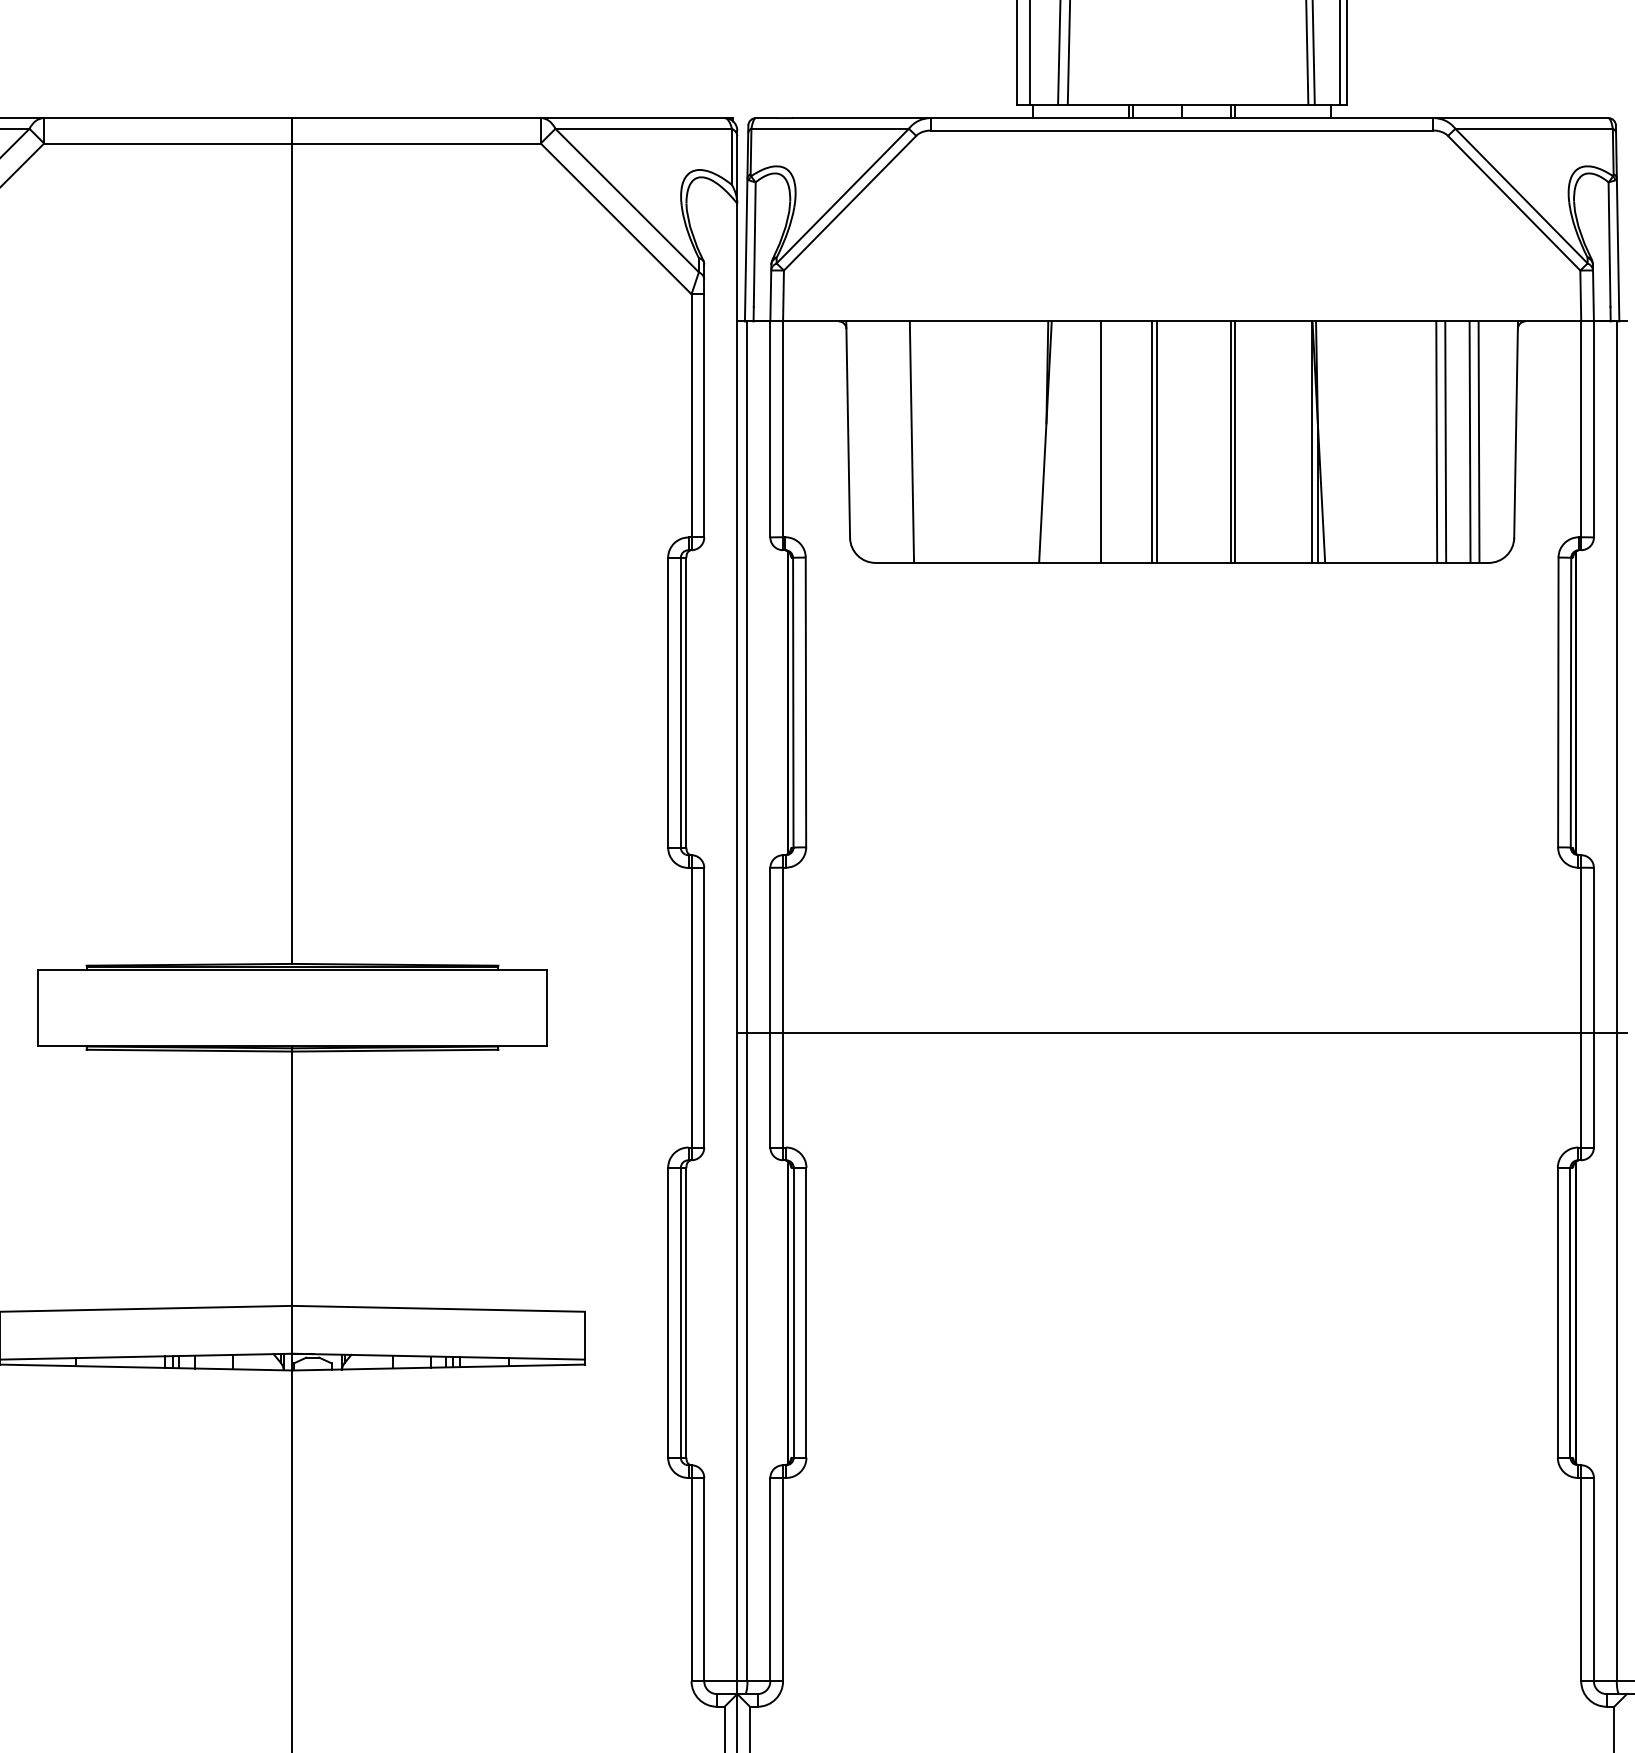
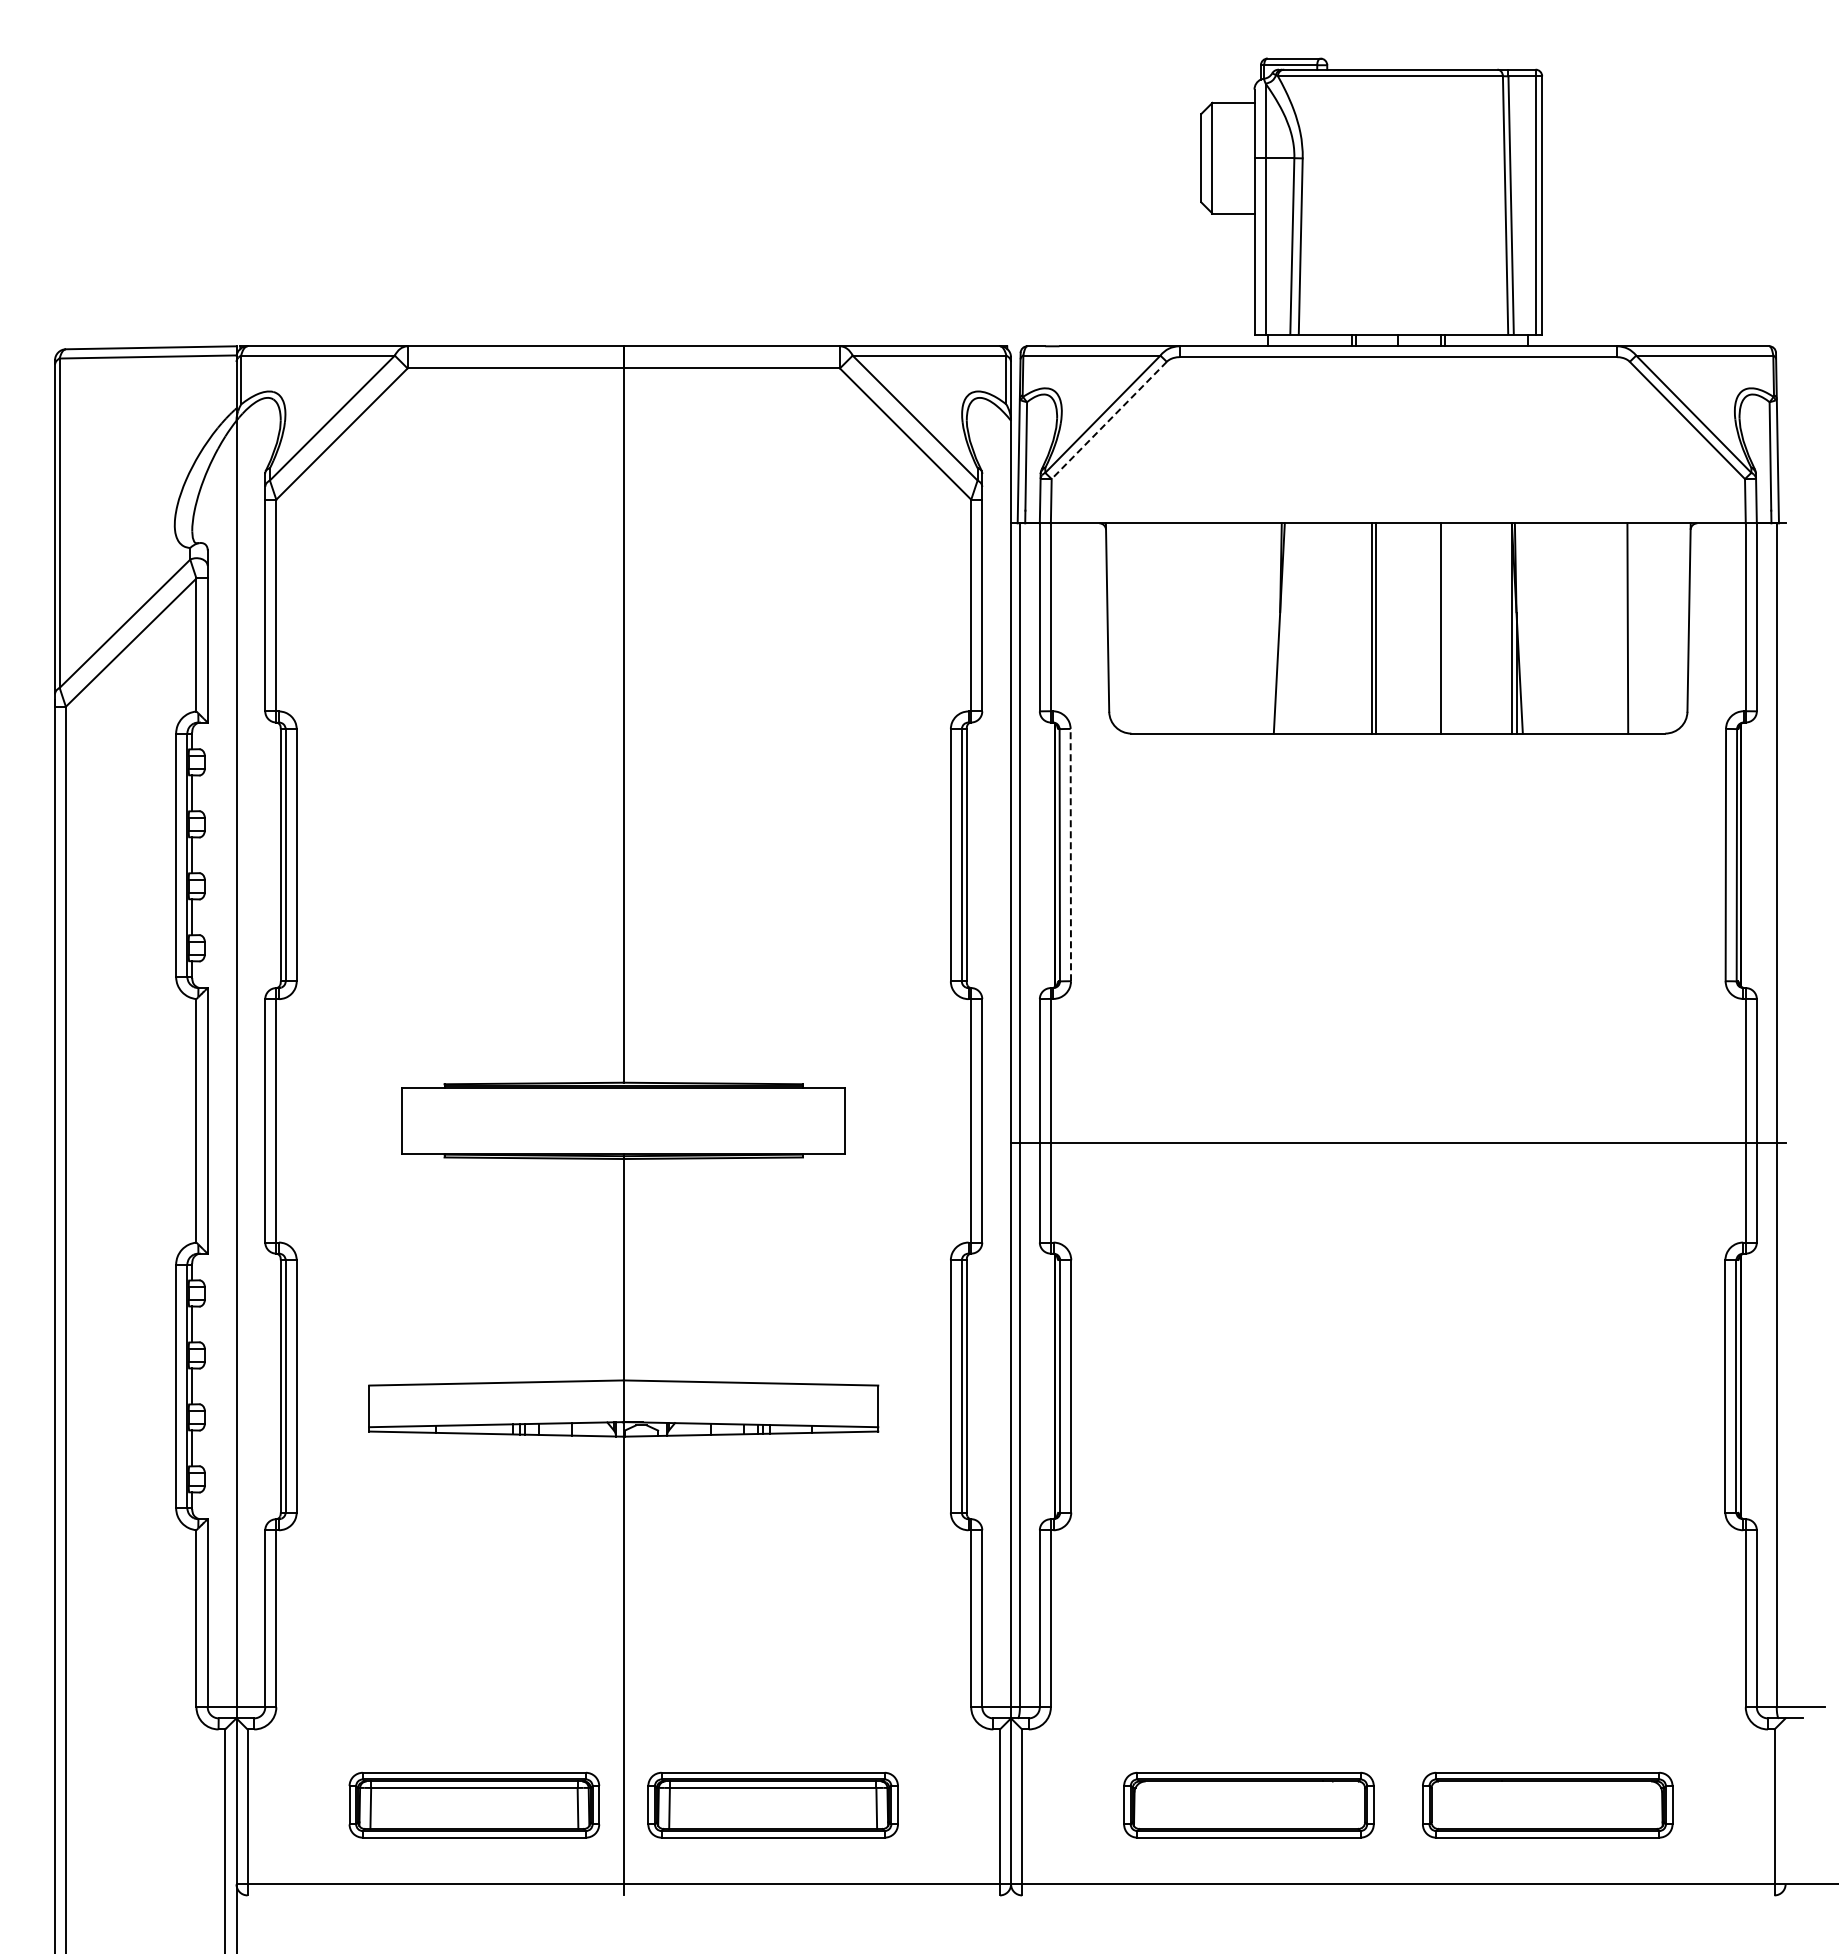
line: (849, 203) -> (1108, 420), solid -> dashed
line: (911, 442) -> (1162, 628), removed
line: (1100, 442) -> (1327, 628), removed
line: (1235, 442) -> (1444, 628), removed
line: (1436, 442) -> (1619, 628), removed
line: (1469, 442) -> (1648, 628), removed
line: (1478, 442) -> (1656, 628), removed
line: (805, 701) -> (1070, 854), solid -> dashed

